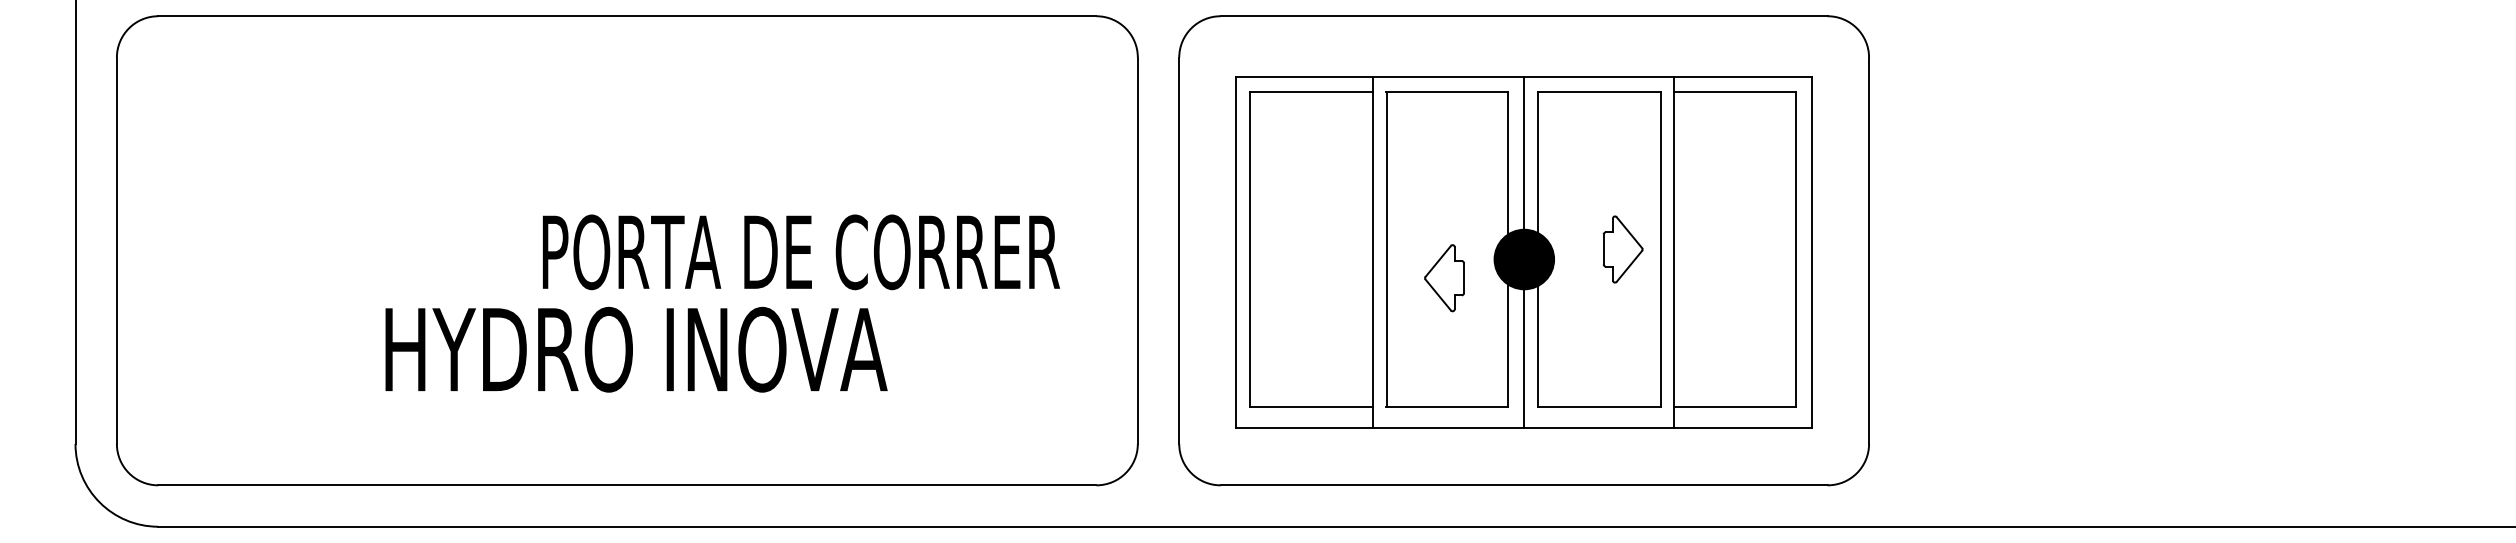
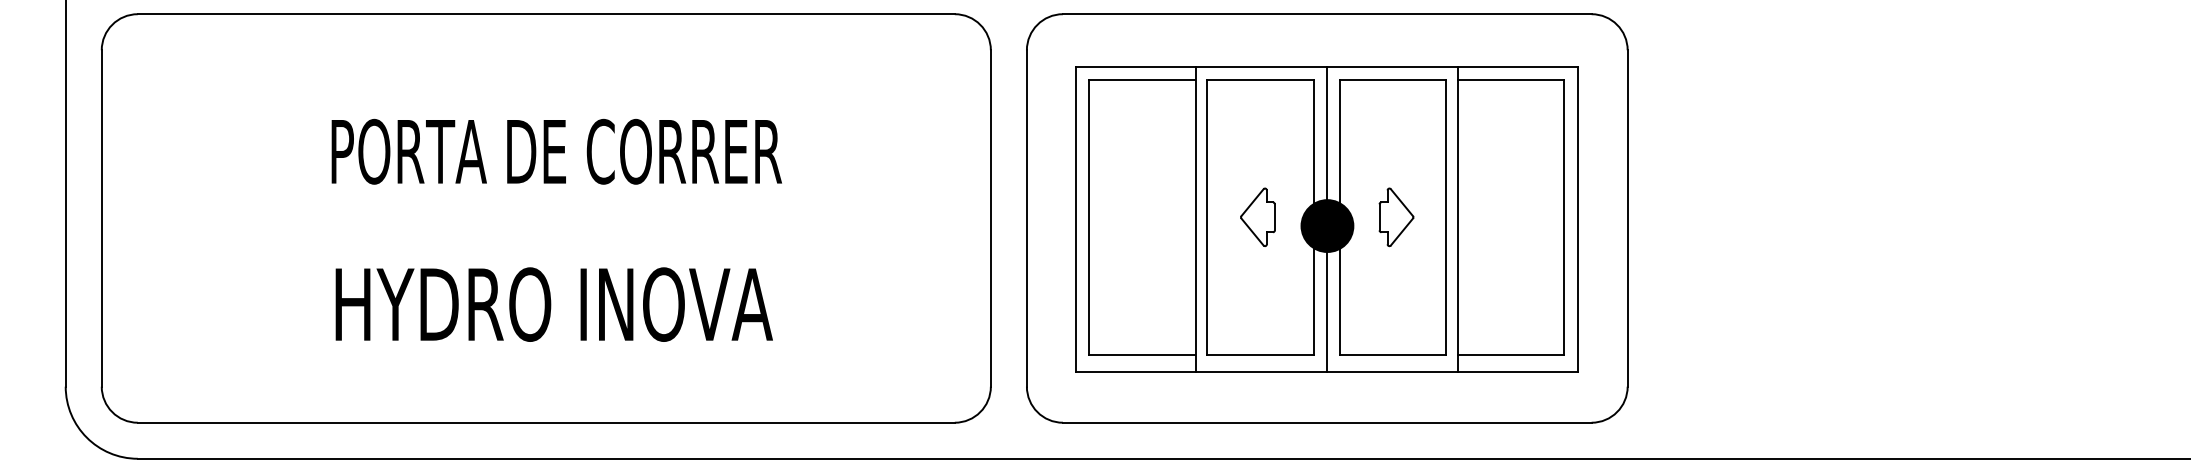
part: (1623, 249) -> (1396, 217), moved
text: (800, 251) -> (556, 151), moved
part: (1444, 277) -> (1257, 216), moved

